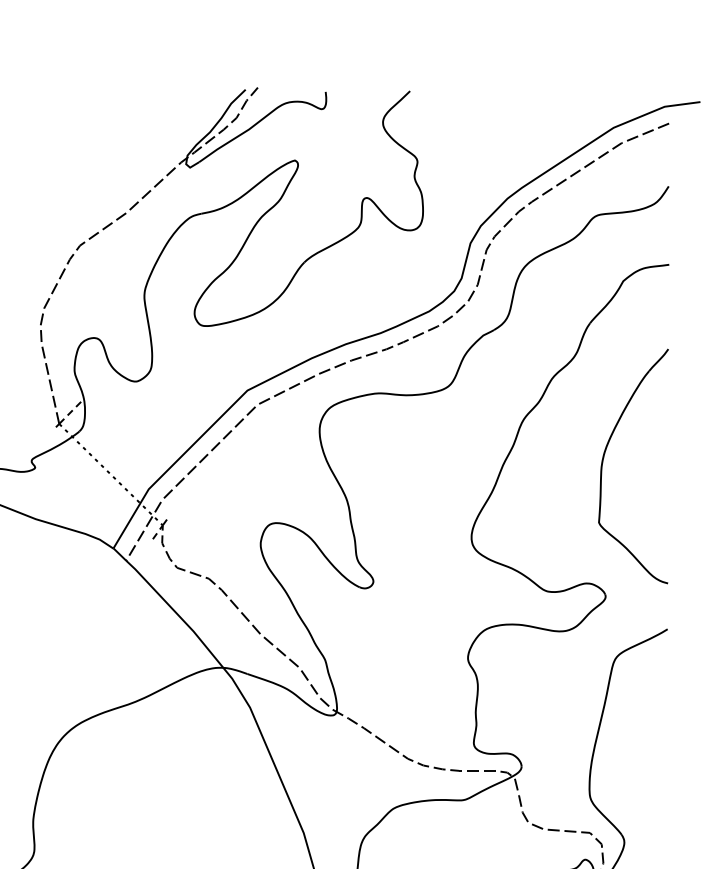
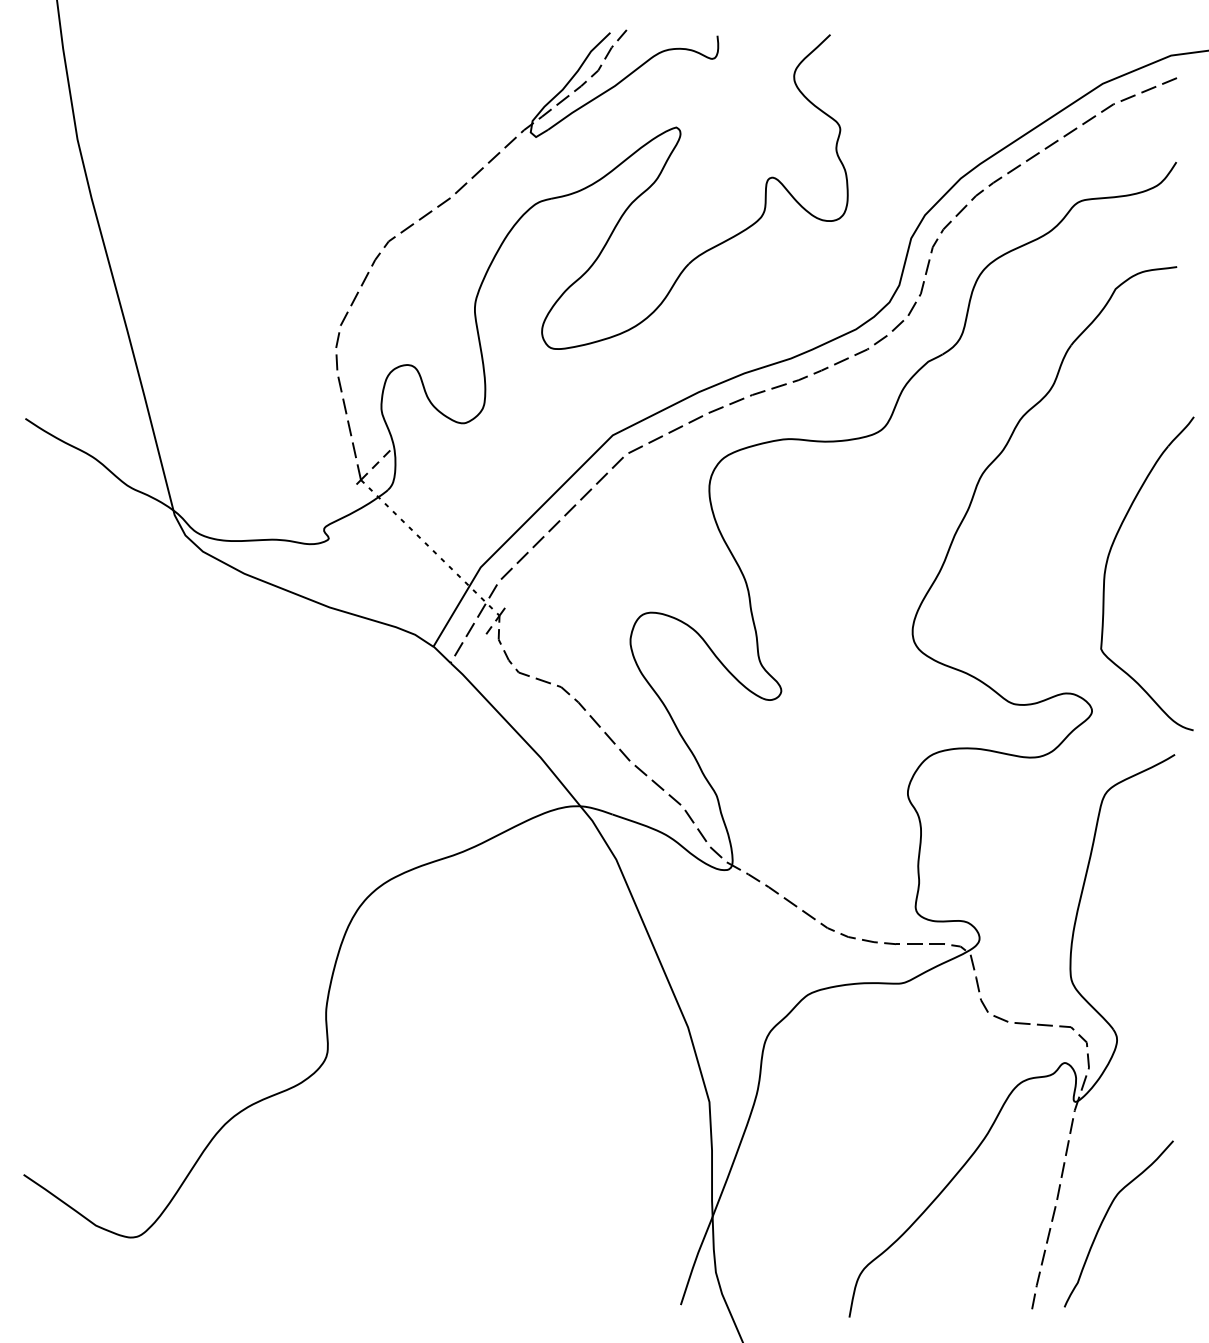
part: (603, 459) -> (1107, 564), moved

